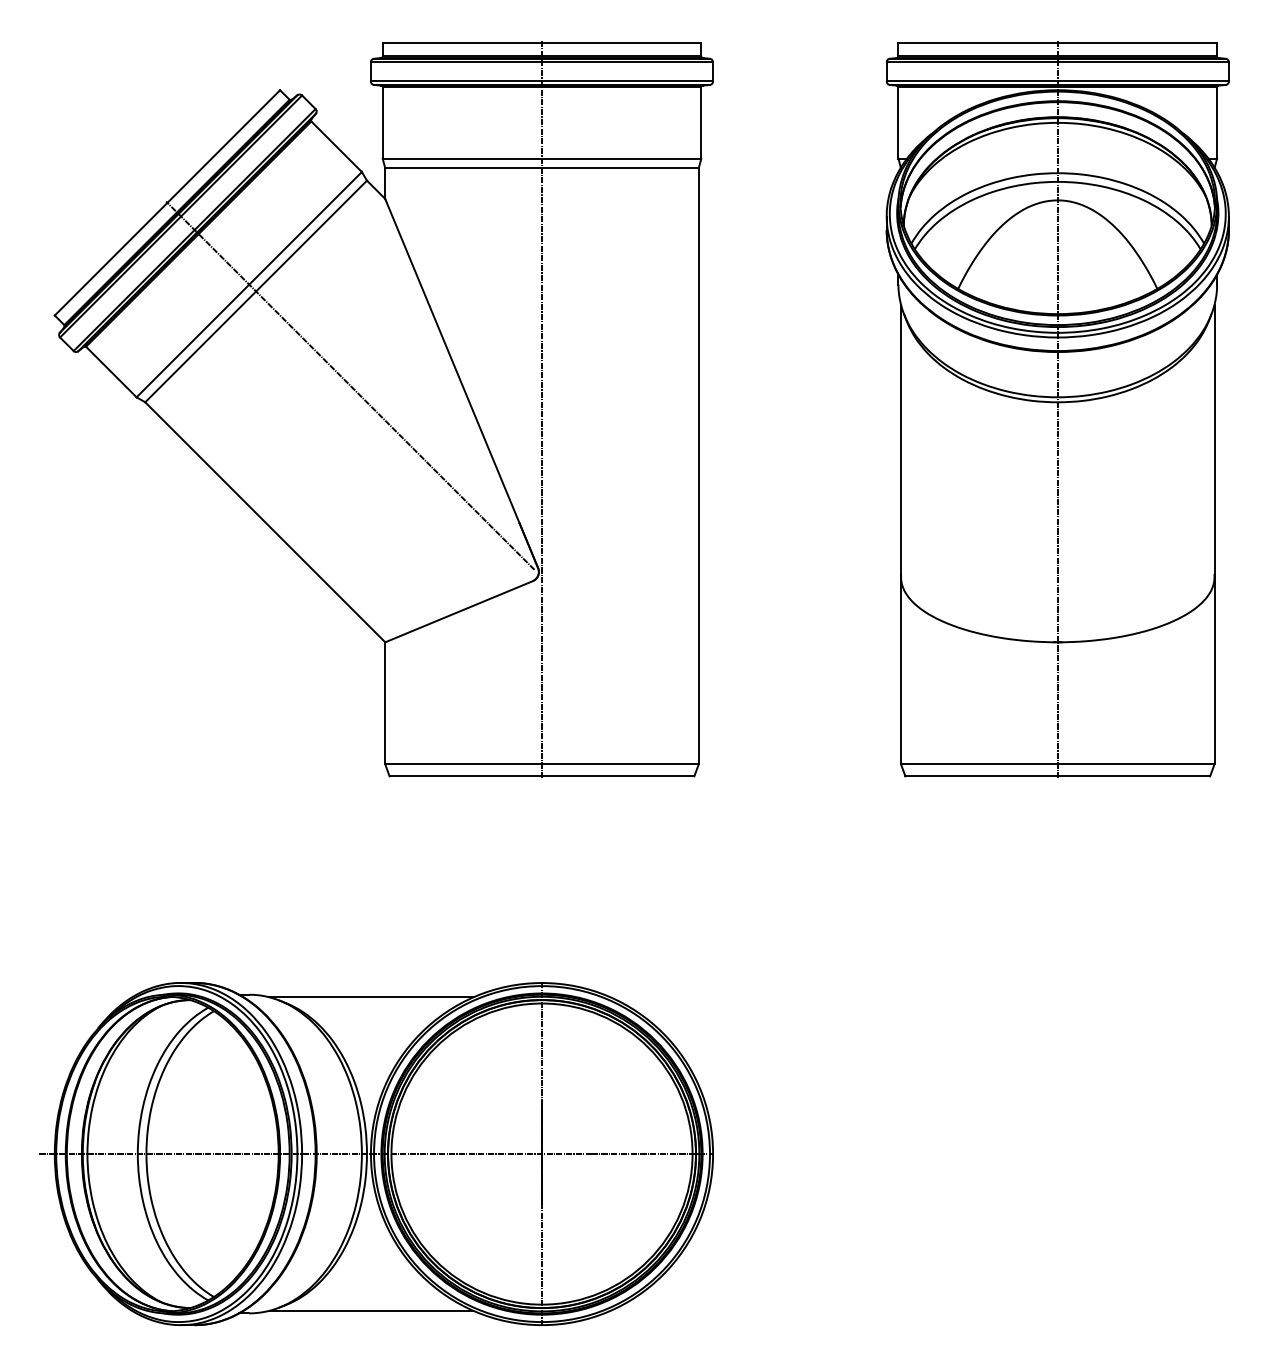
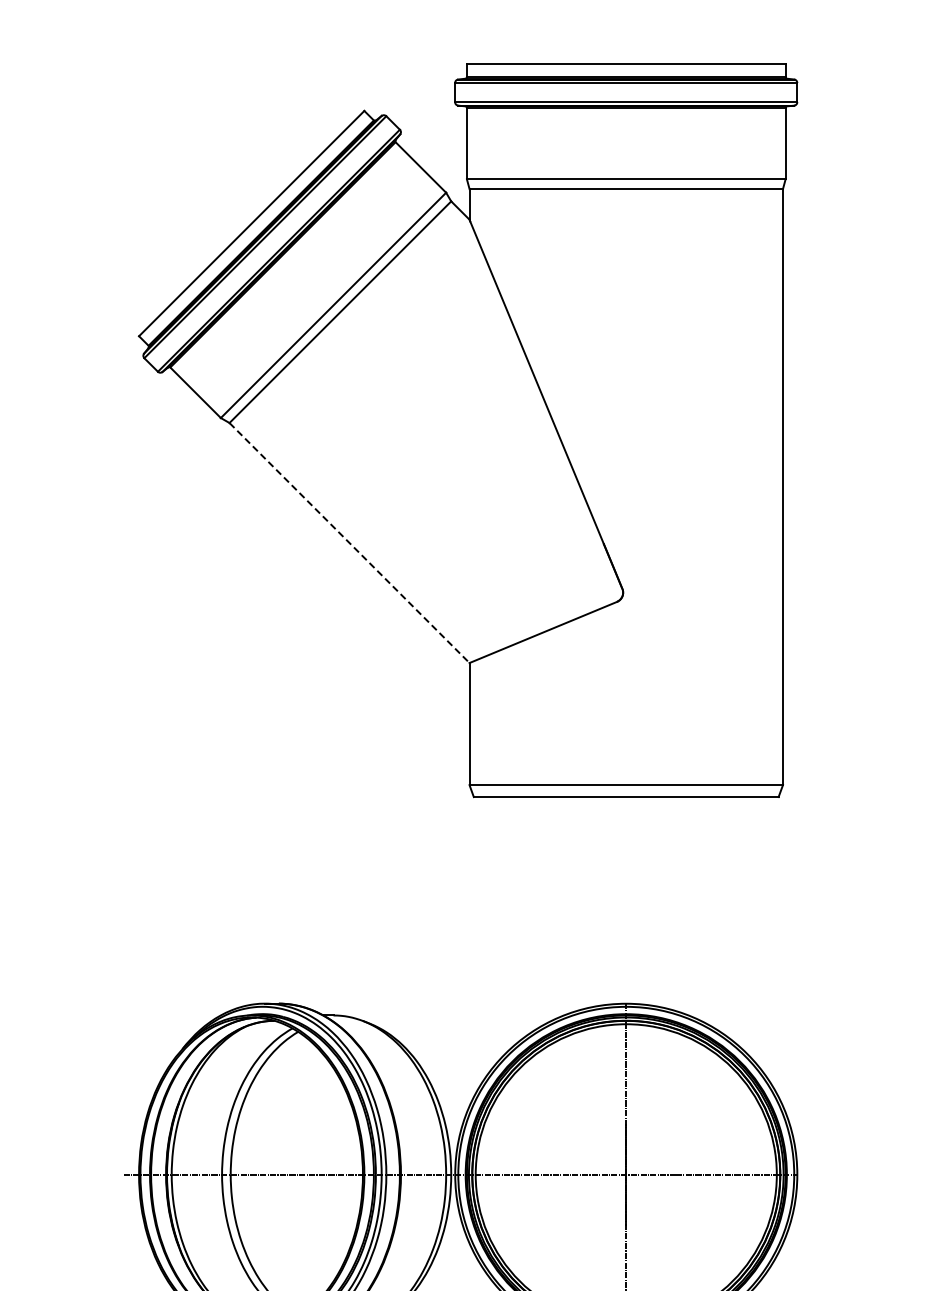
line: (350, 385) -> (434, 406), removed
line: (542, 409) -> (626, 430), removed
line: (265, 522) -> (349, 543), solid -> dashed
line: (371, 997) -> (455, 1018), removed

